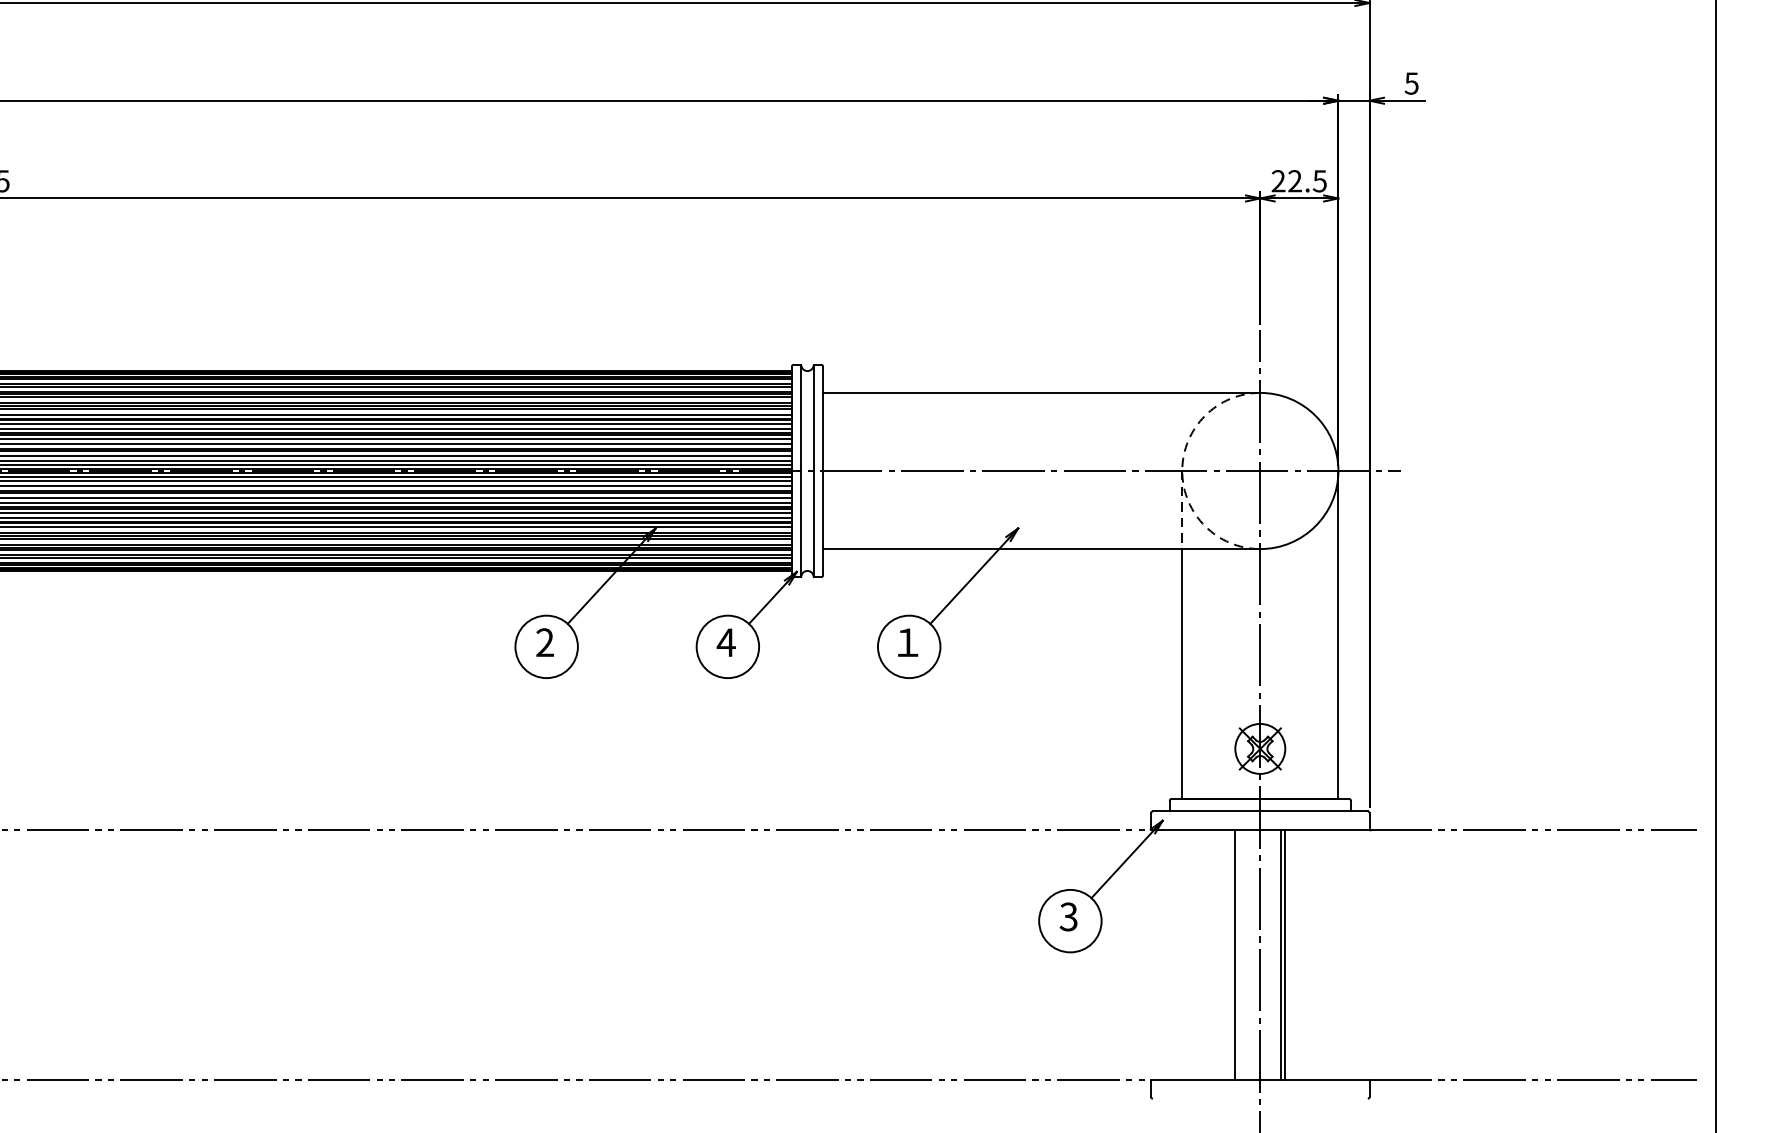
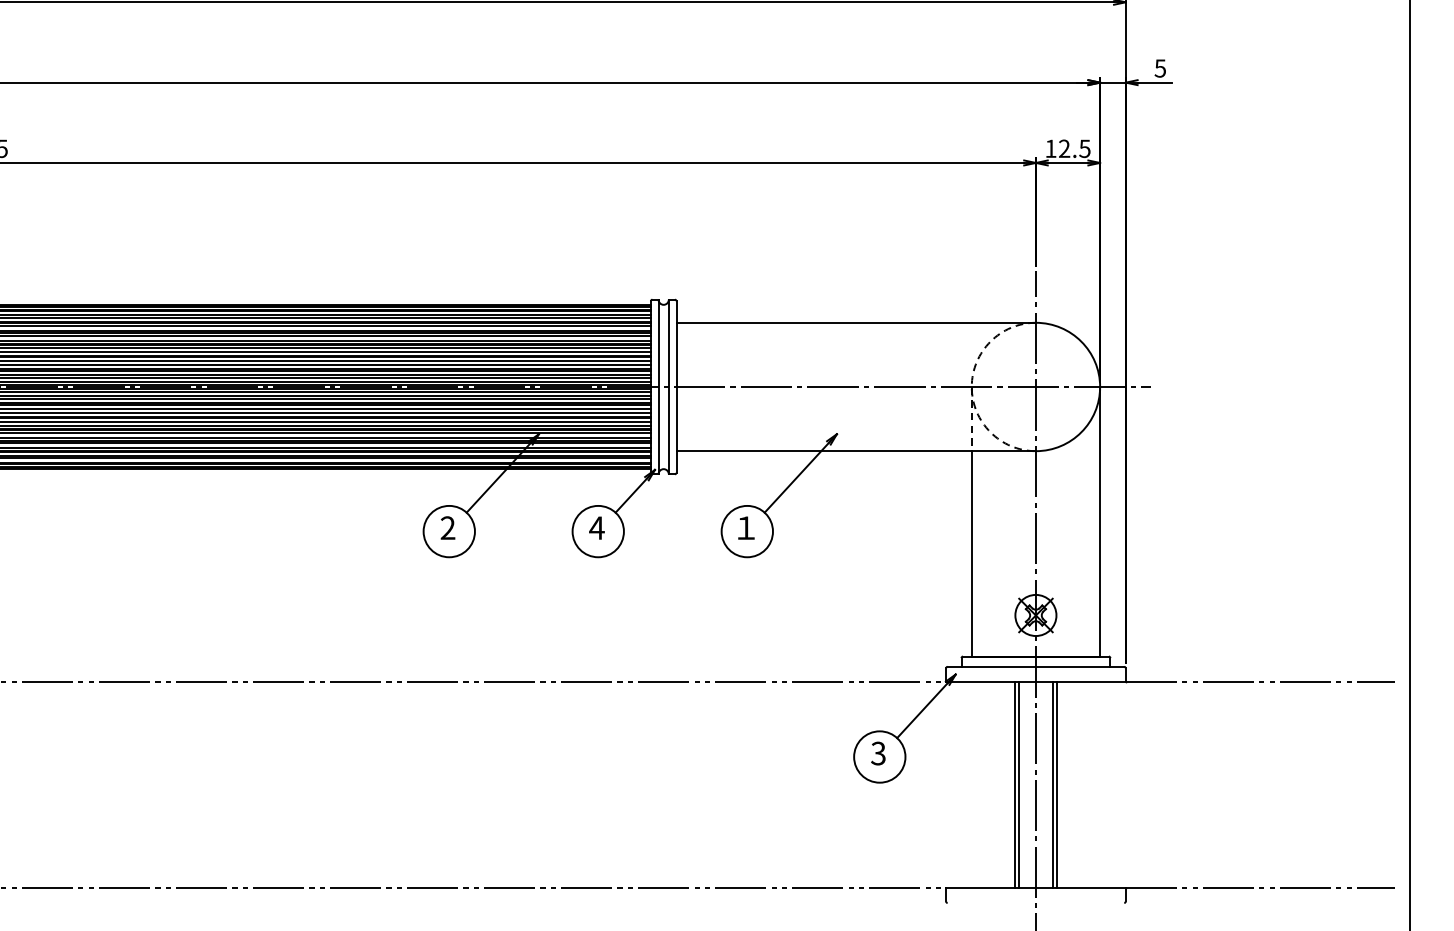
text: (1278, 180) -> (1050, 148), 22.5 -> 12.5
line: (1239, 954) -> (1018, 784), added

